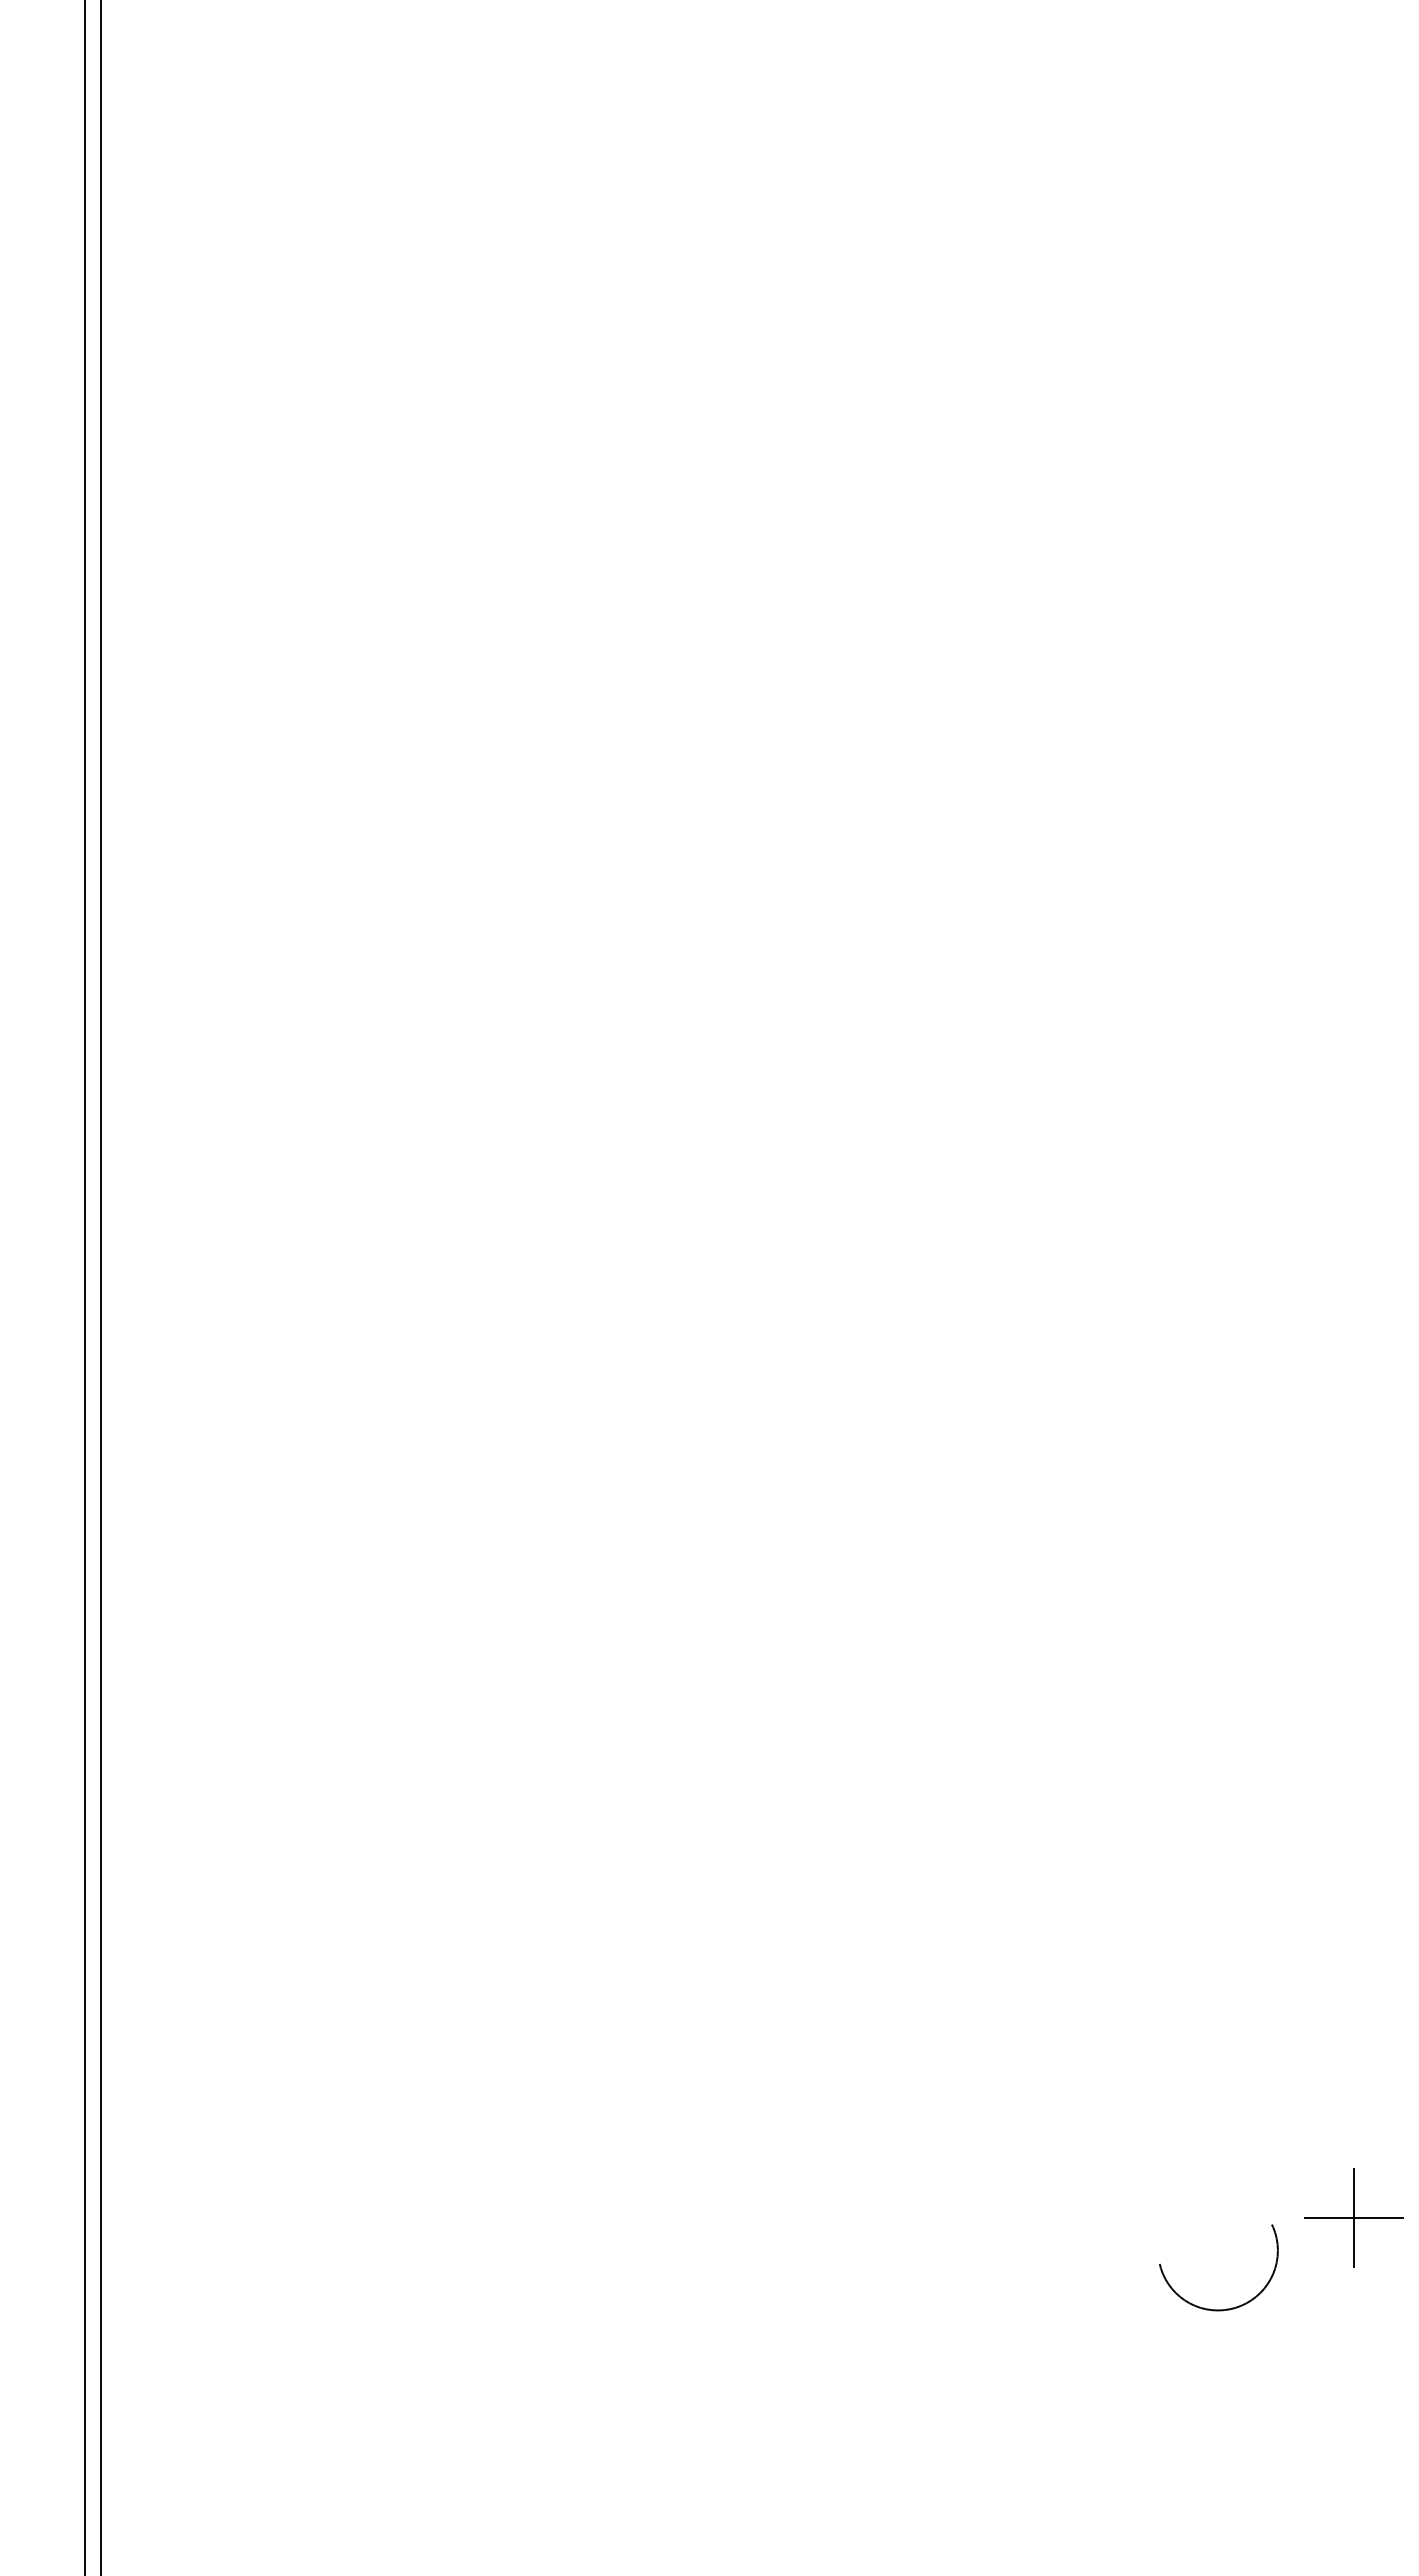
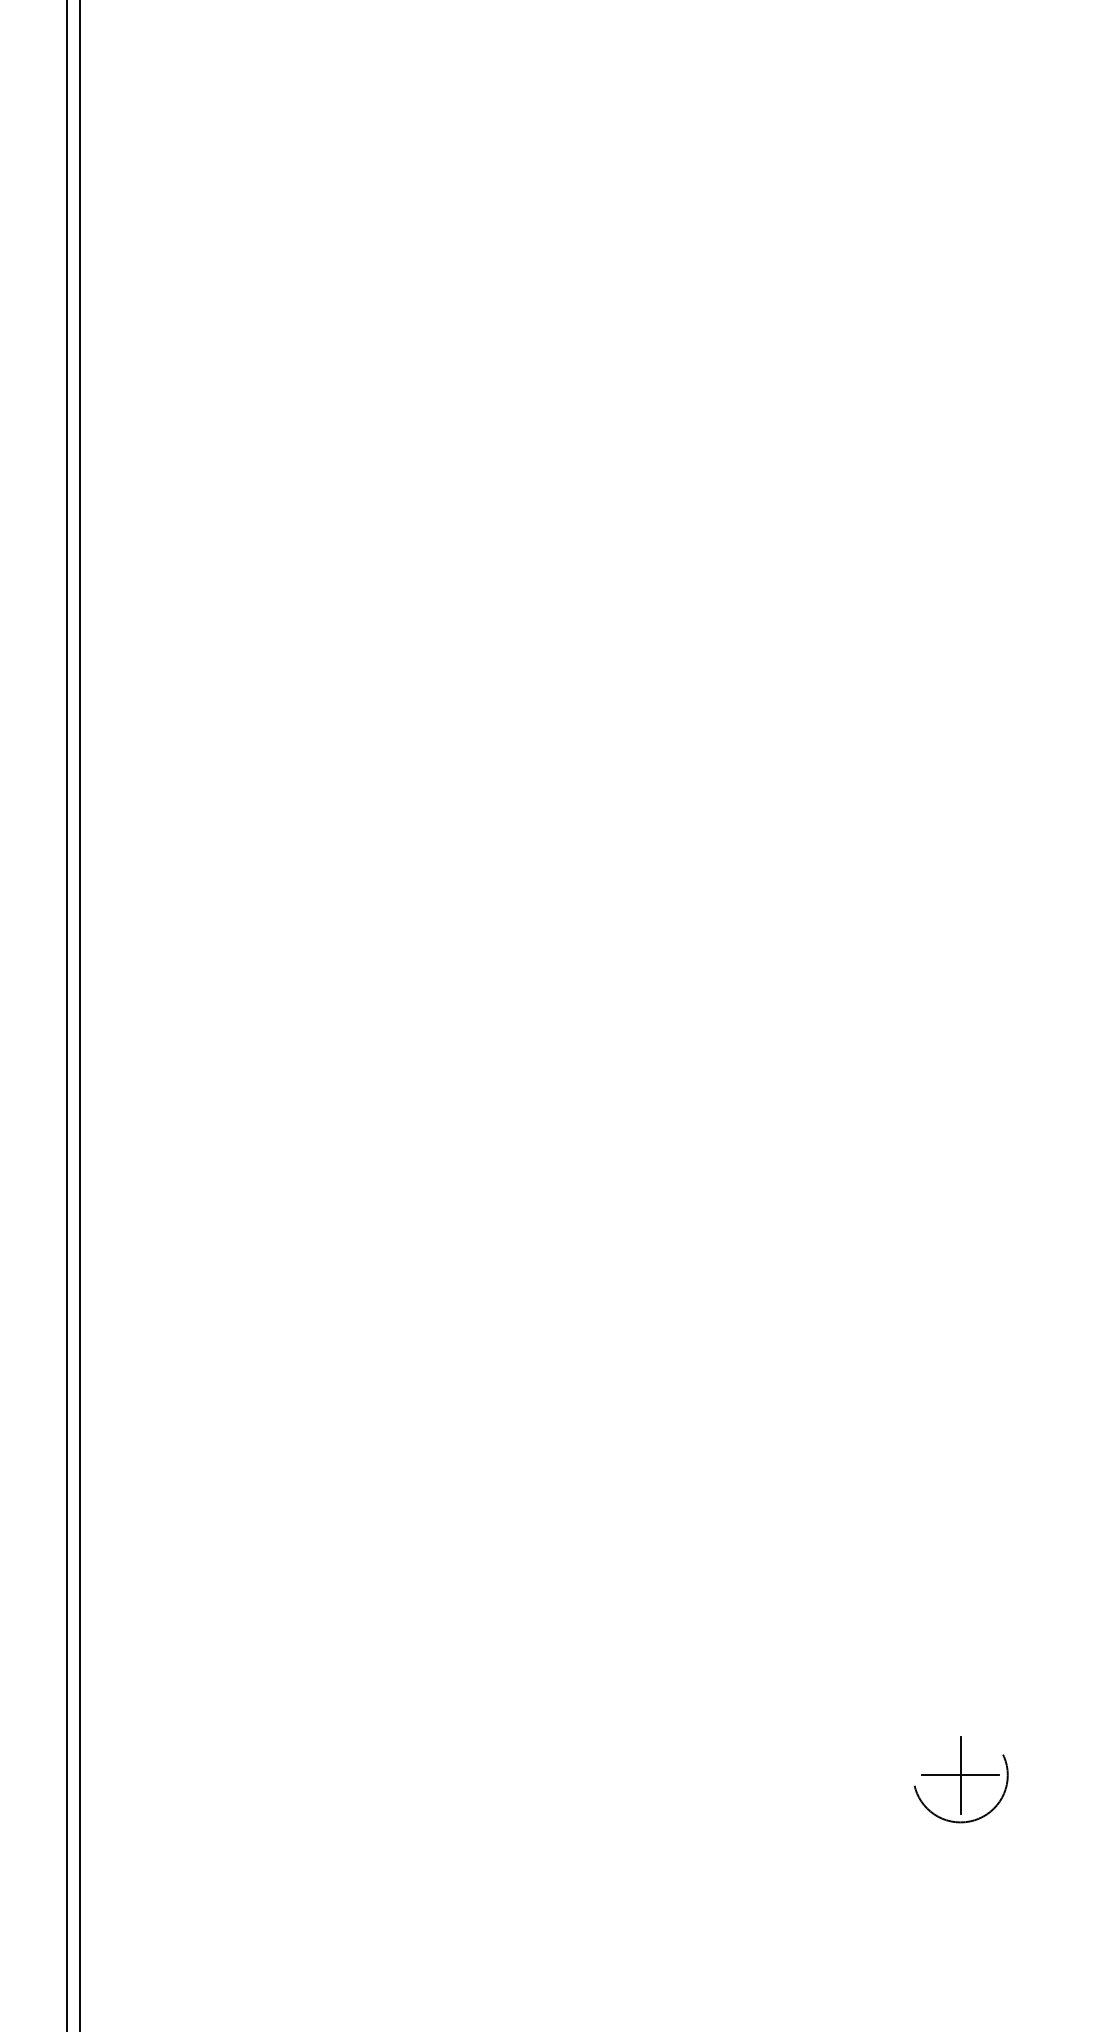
part: (1353, 2217) -> (960, 1775), moved

